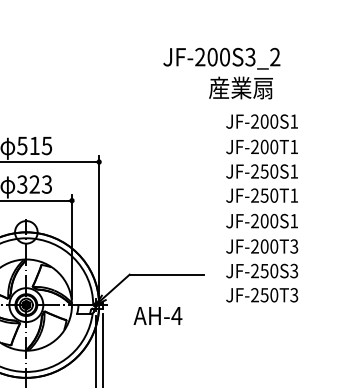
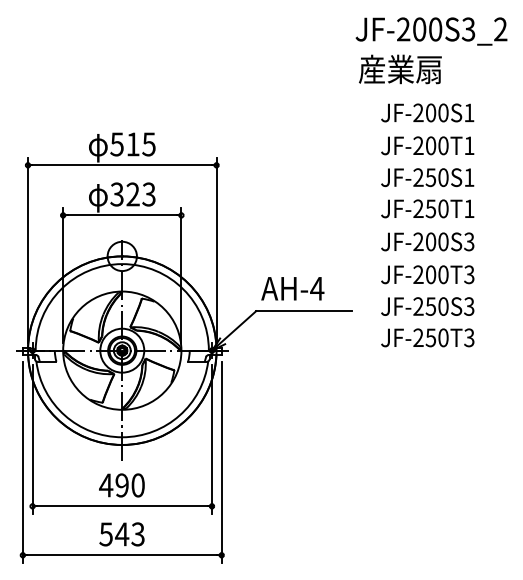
text: (221, 58) -> (431, 31), moved
text: (294, 220) -> (469, 241), JF-200S1 -> JF-200S3
text: (157, 315) -> (292, 288), moved

